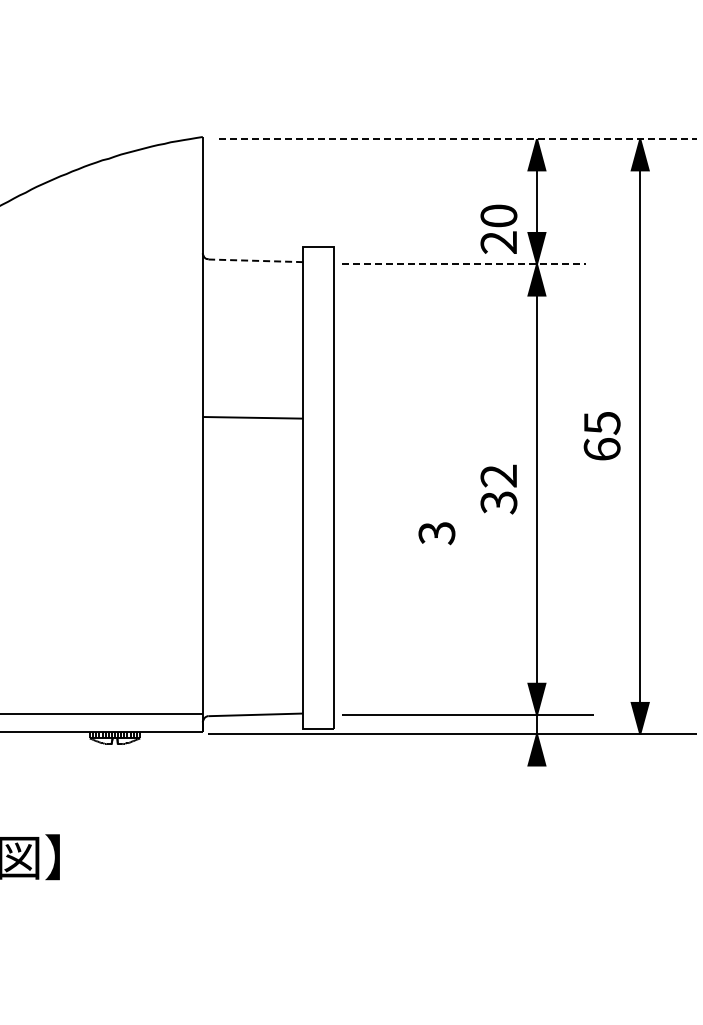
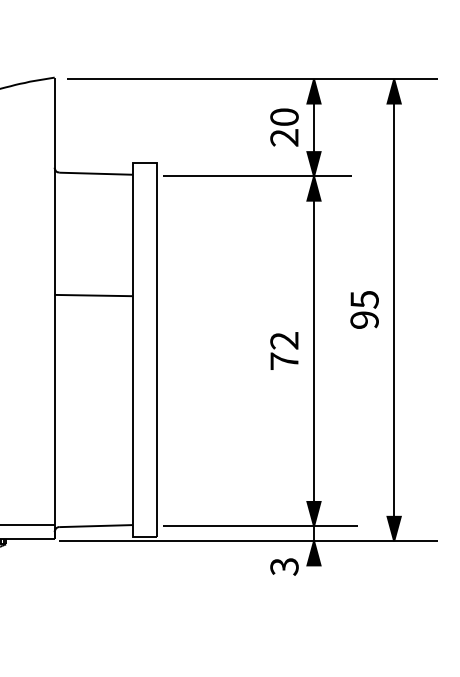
line: (458, 139) -> (253, 79), dashed -> solid
text: (498, 228) -> (284, 126), moved
line: (255, 260) -> (95, 173), dashed -> solid
line: (464, 264) -> (257, 176), dashed -> solid
text: (601, 449) -> (364, 320), 6 -> 9
text: (498, 502) -> (284, 361), 3 -> 7
text: (436, 533) -> (284, 566), moved

